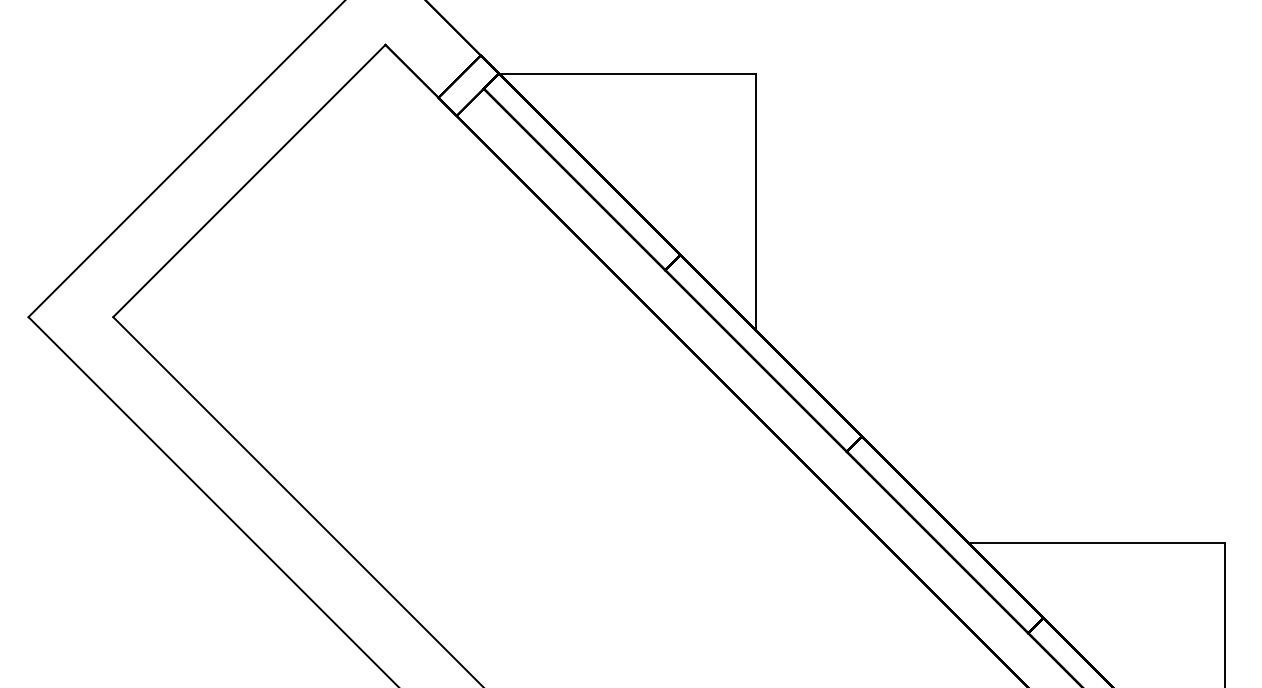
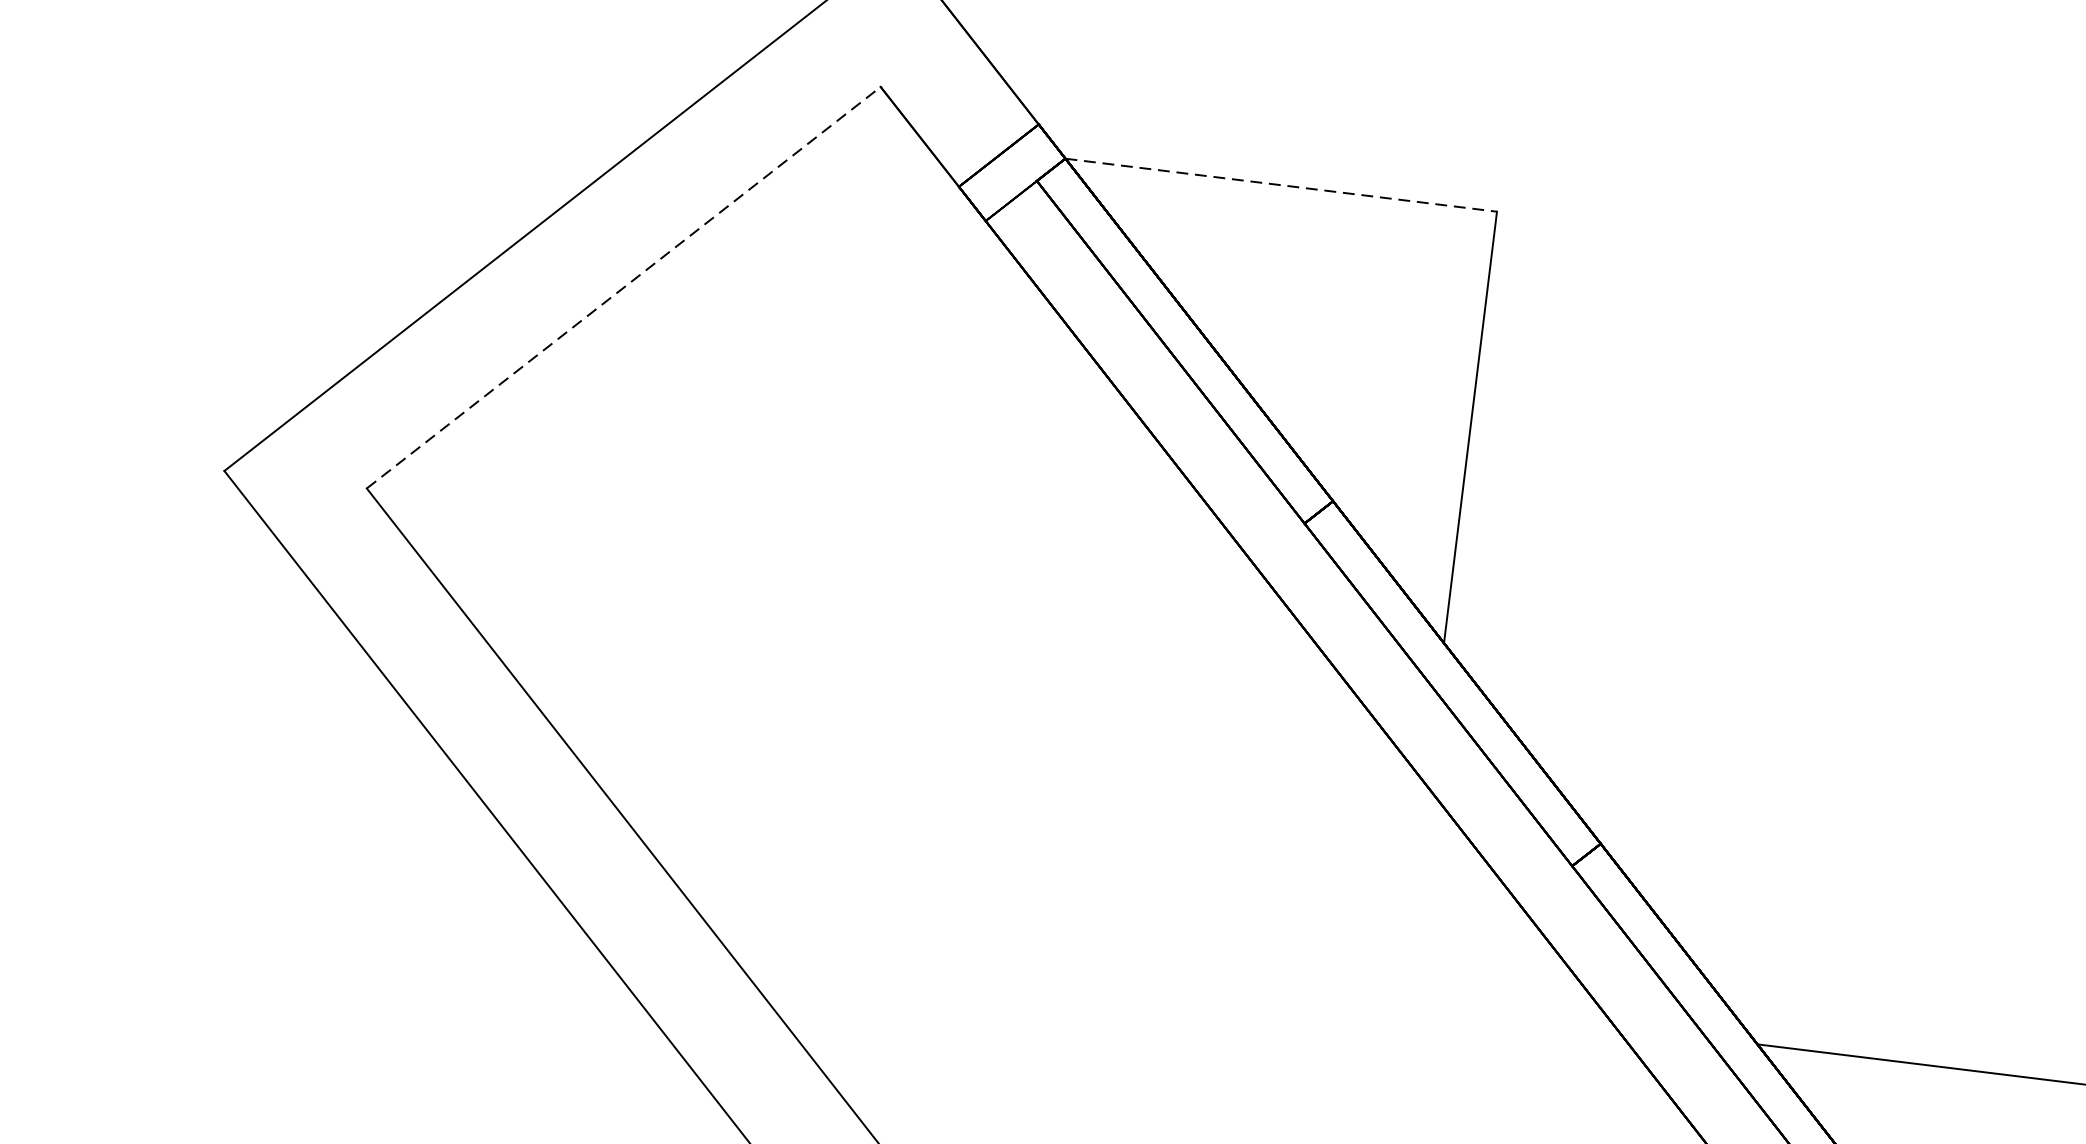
line: (627, 73) -> (1281, 185), solid -> dashed
line: (249, 181) -> (623, 288), solid -> dashed

